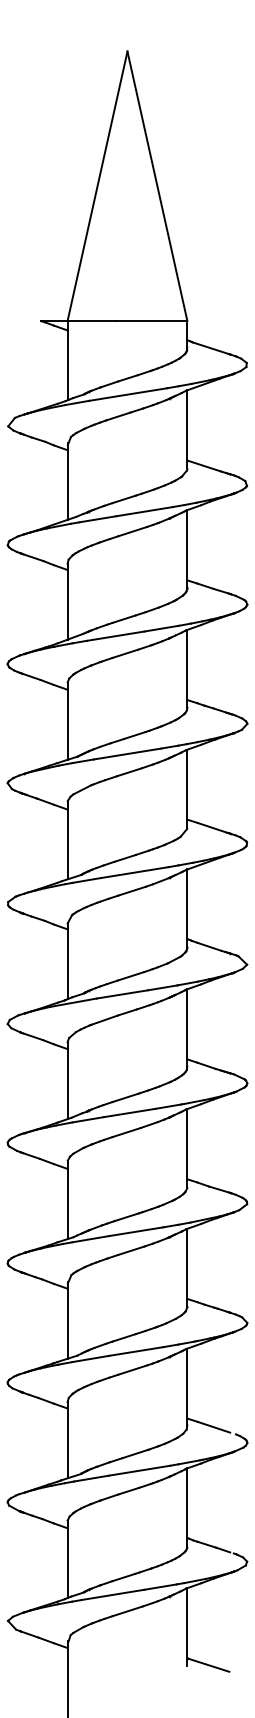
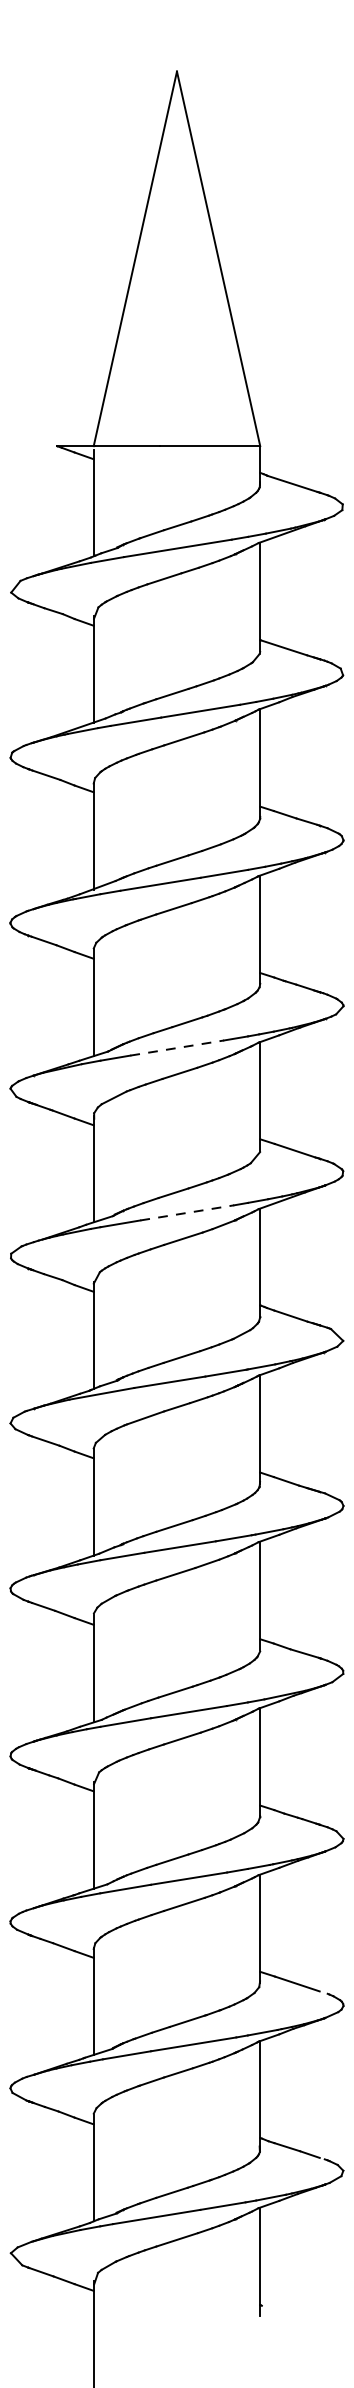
line: (128, 753) -> (178, 1047), solid -> dashed
line: (135, 872) -> (188, 1212), solid -> dashed
line: (208, 1664) -> (289, 2313), removed

